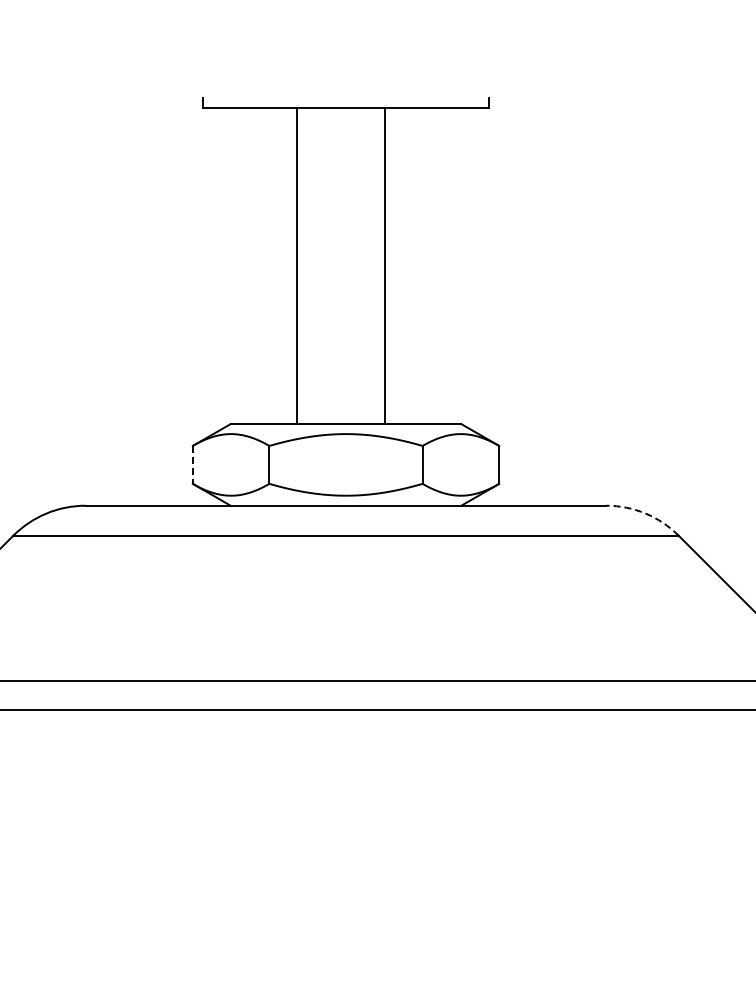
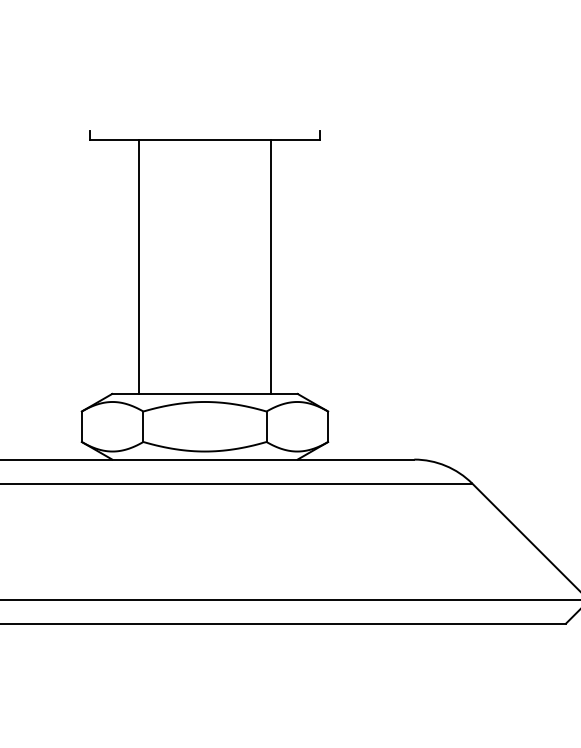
line: (297, 265) -> (139, 266), moved
line: (384, 265) -> (270, 266), moved
line: (192, 464) -> (81, 426), dashed -> solid
arc: (645, 513) -> (445, 465), dashed -> solid

